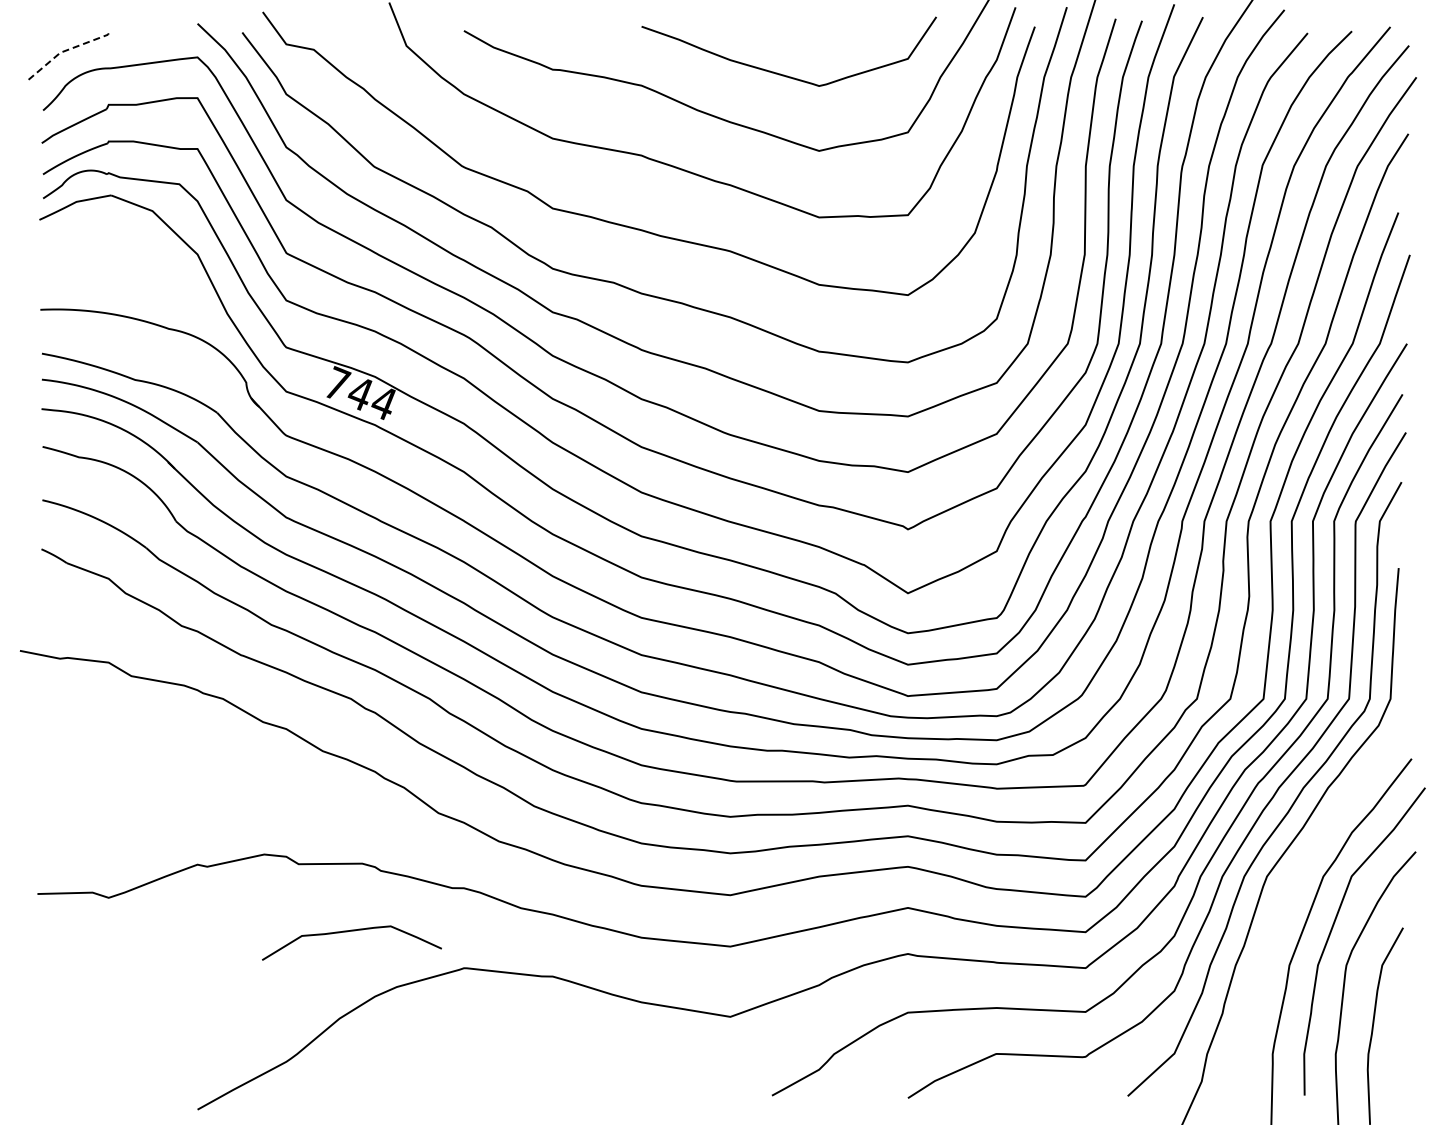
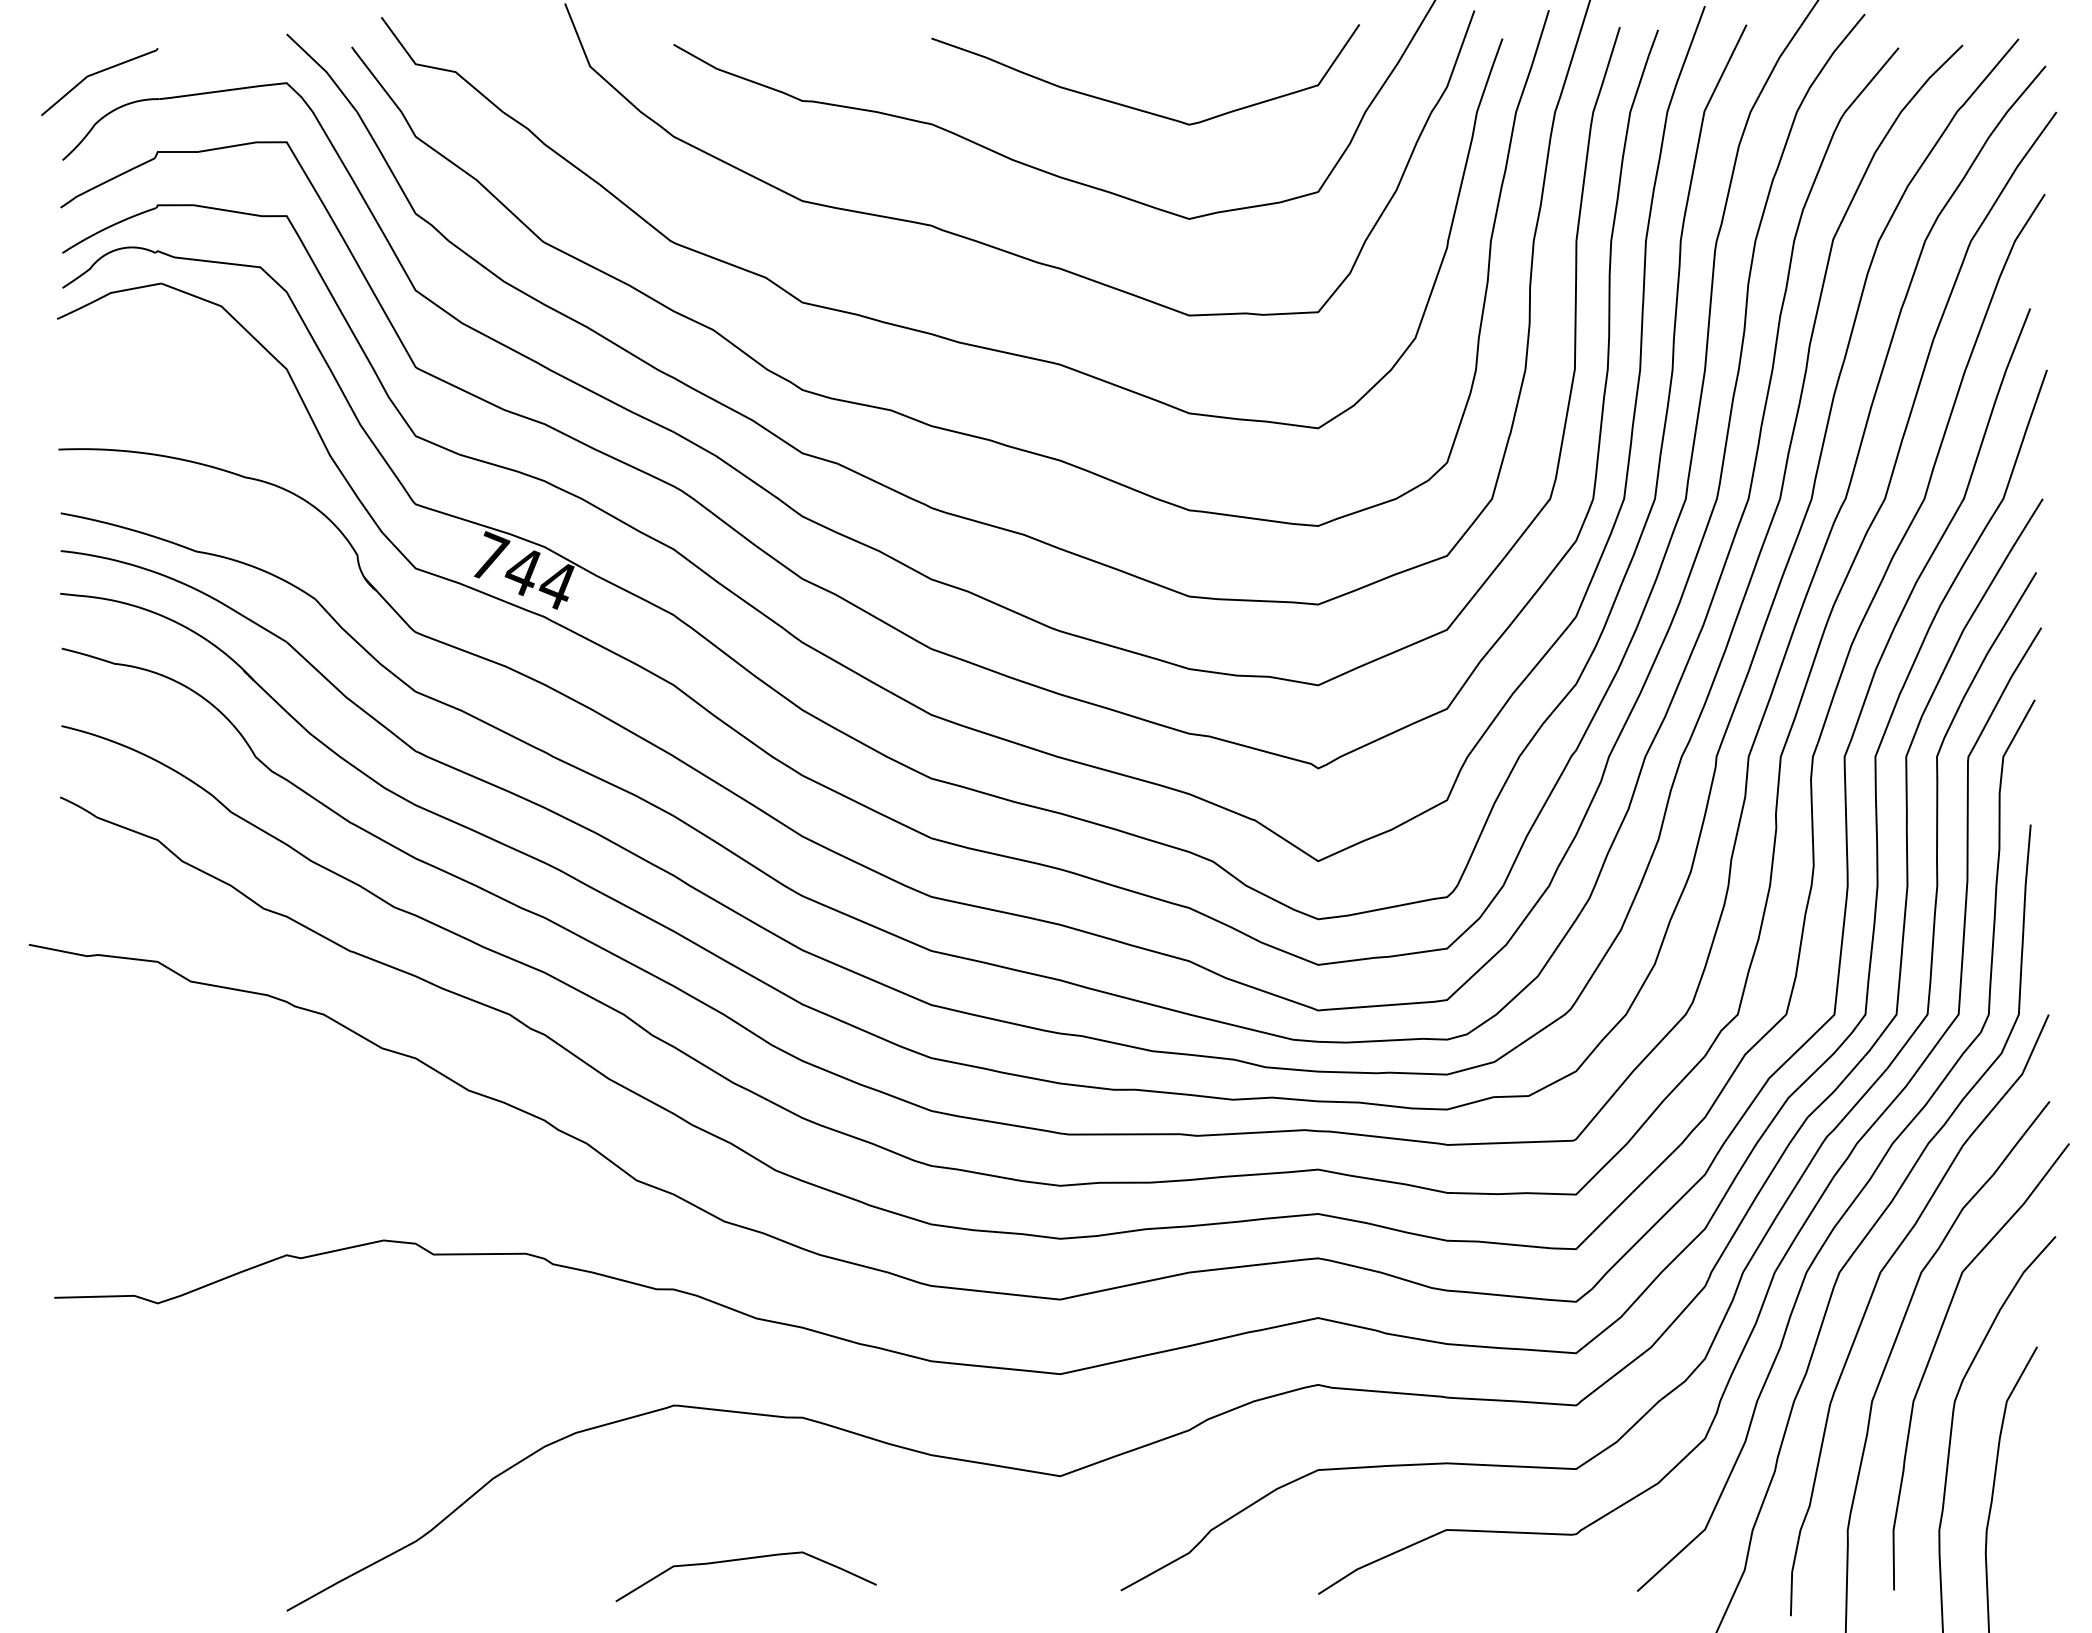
line: (64, 51) -> (93, 74), dashed -> solid
curve: (1290, 892) -> (1873, 1295), added
curve: (347, 932) -> (739, 1561), moved

